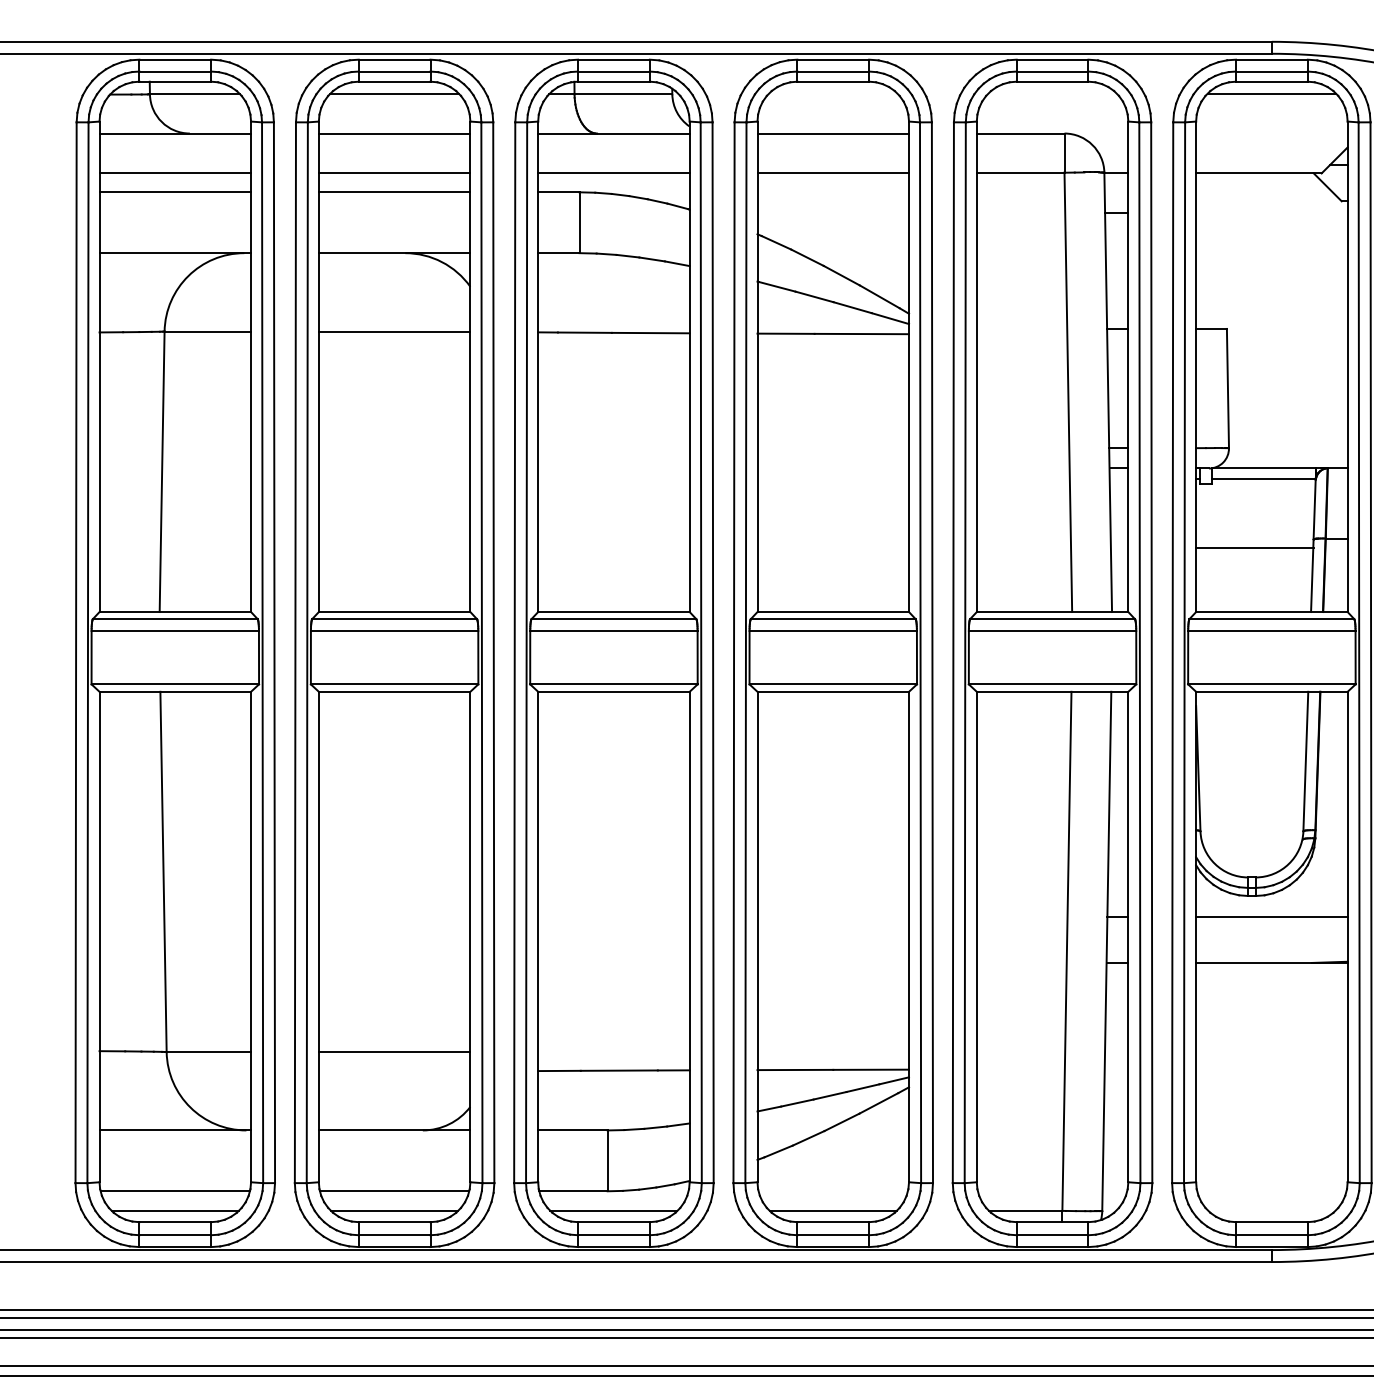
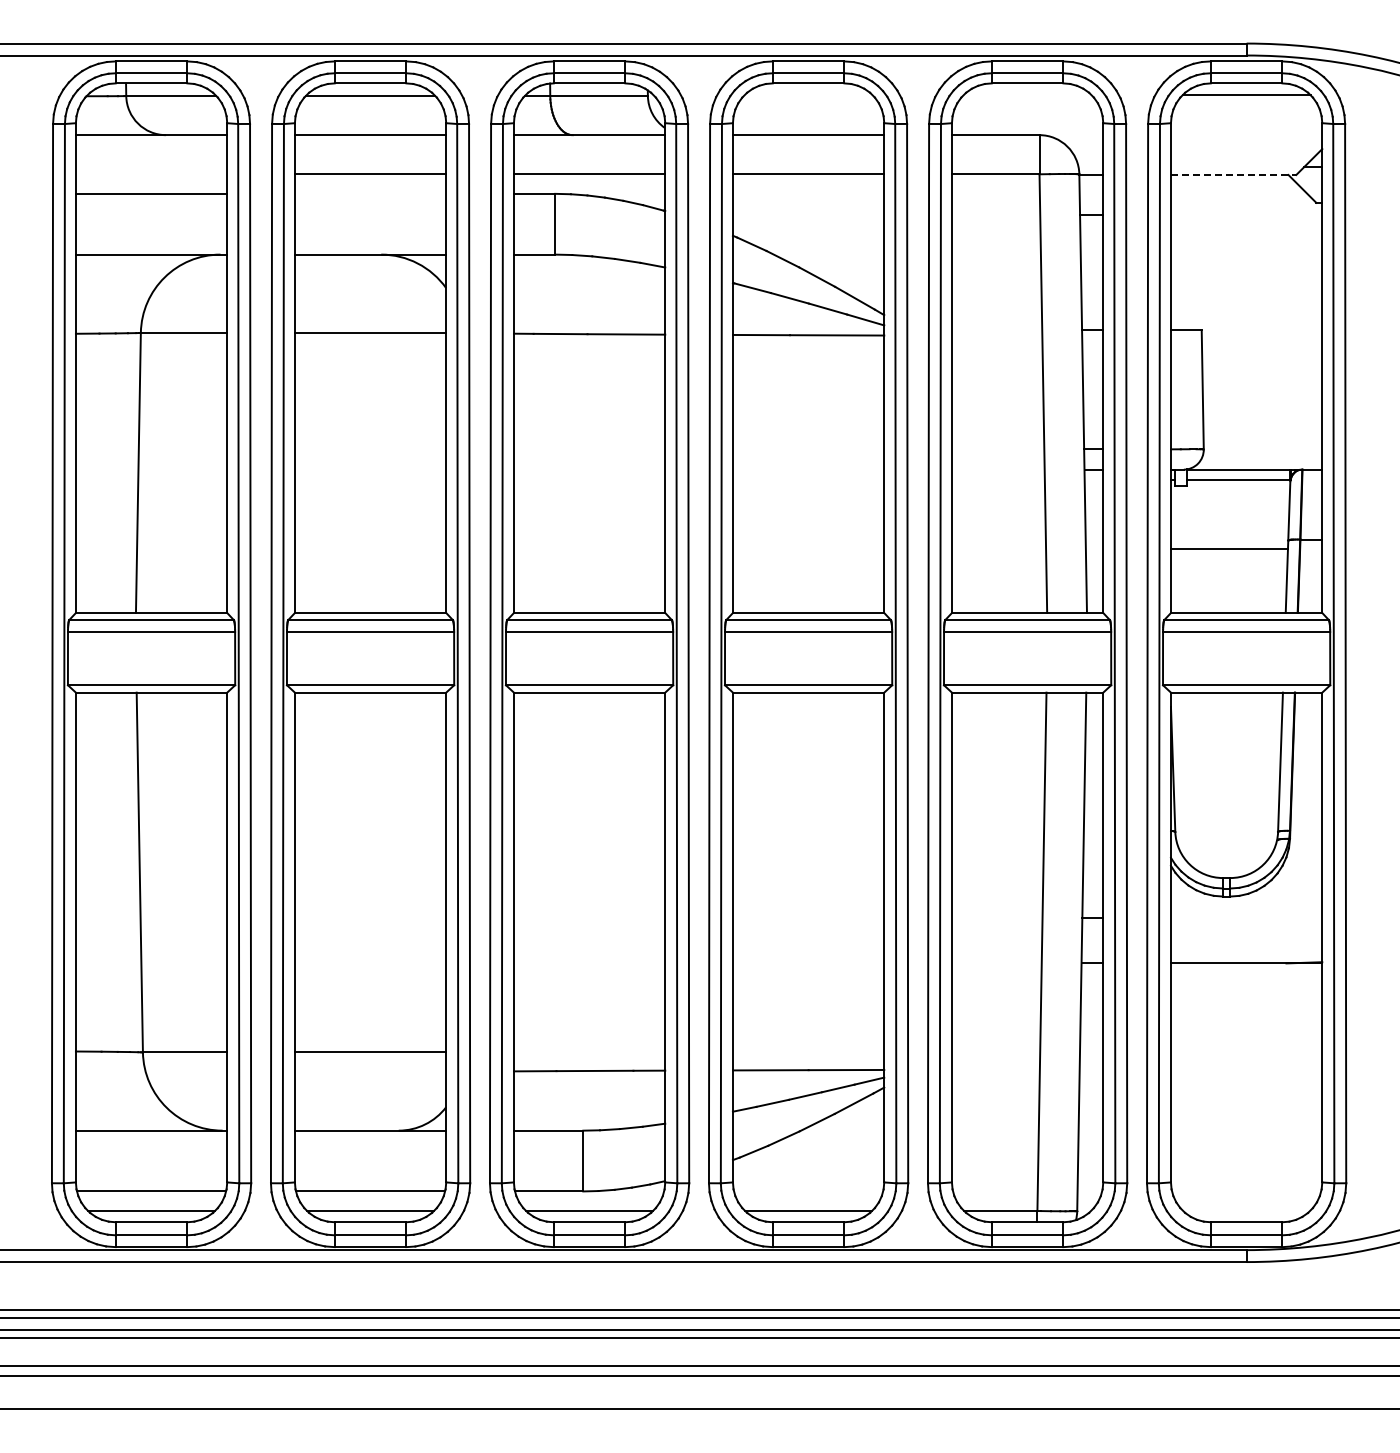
line: (175, 172) -> (151, 174), removed
line: (1258, 172) -> (1233, 174), solid -> dashed
line: (394, 191) -> (370, 193), removed
line: (1271, 916) -> (1246, 917), removed

